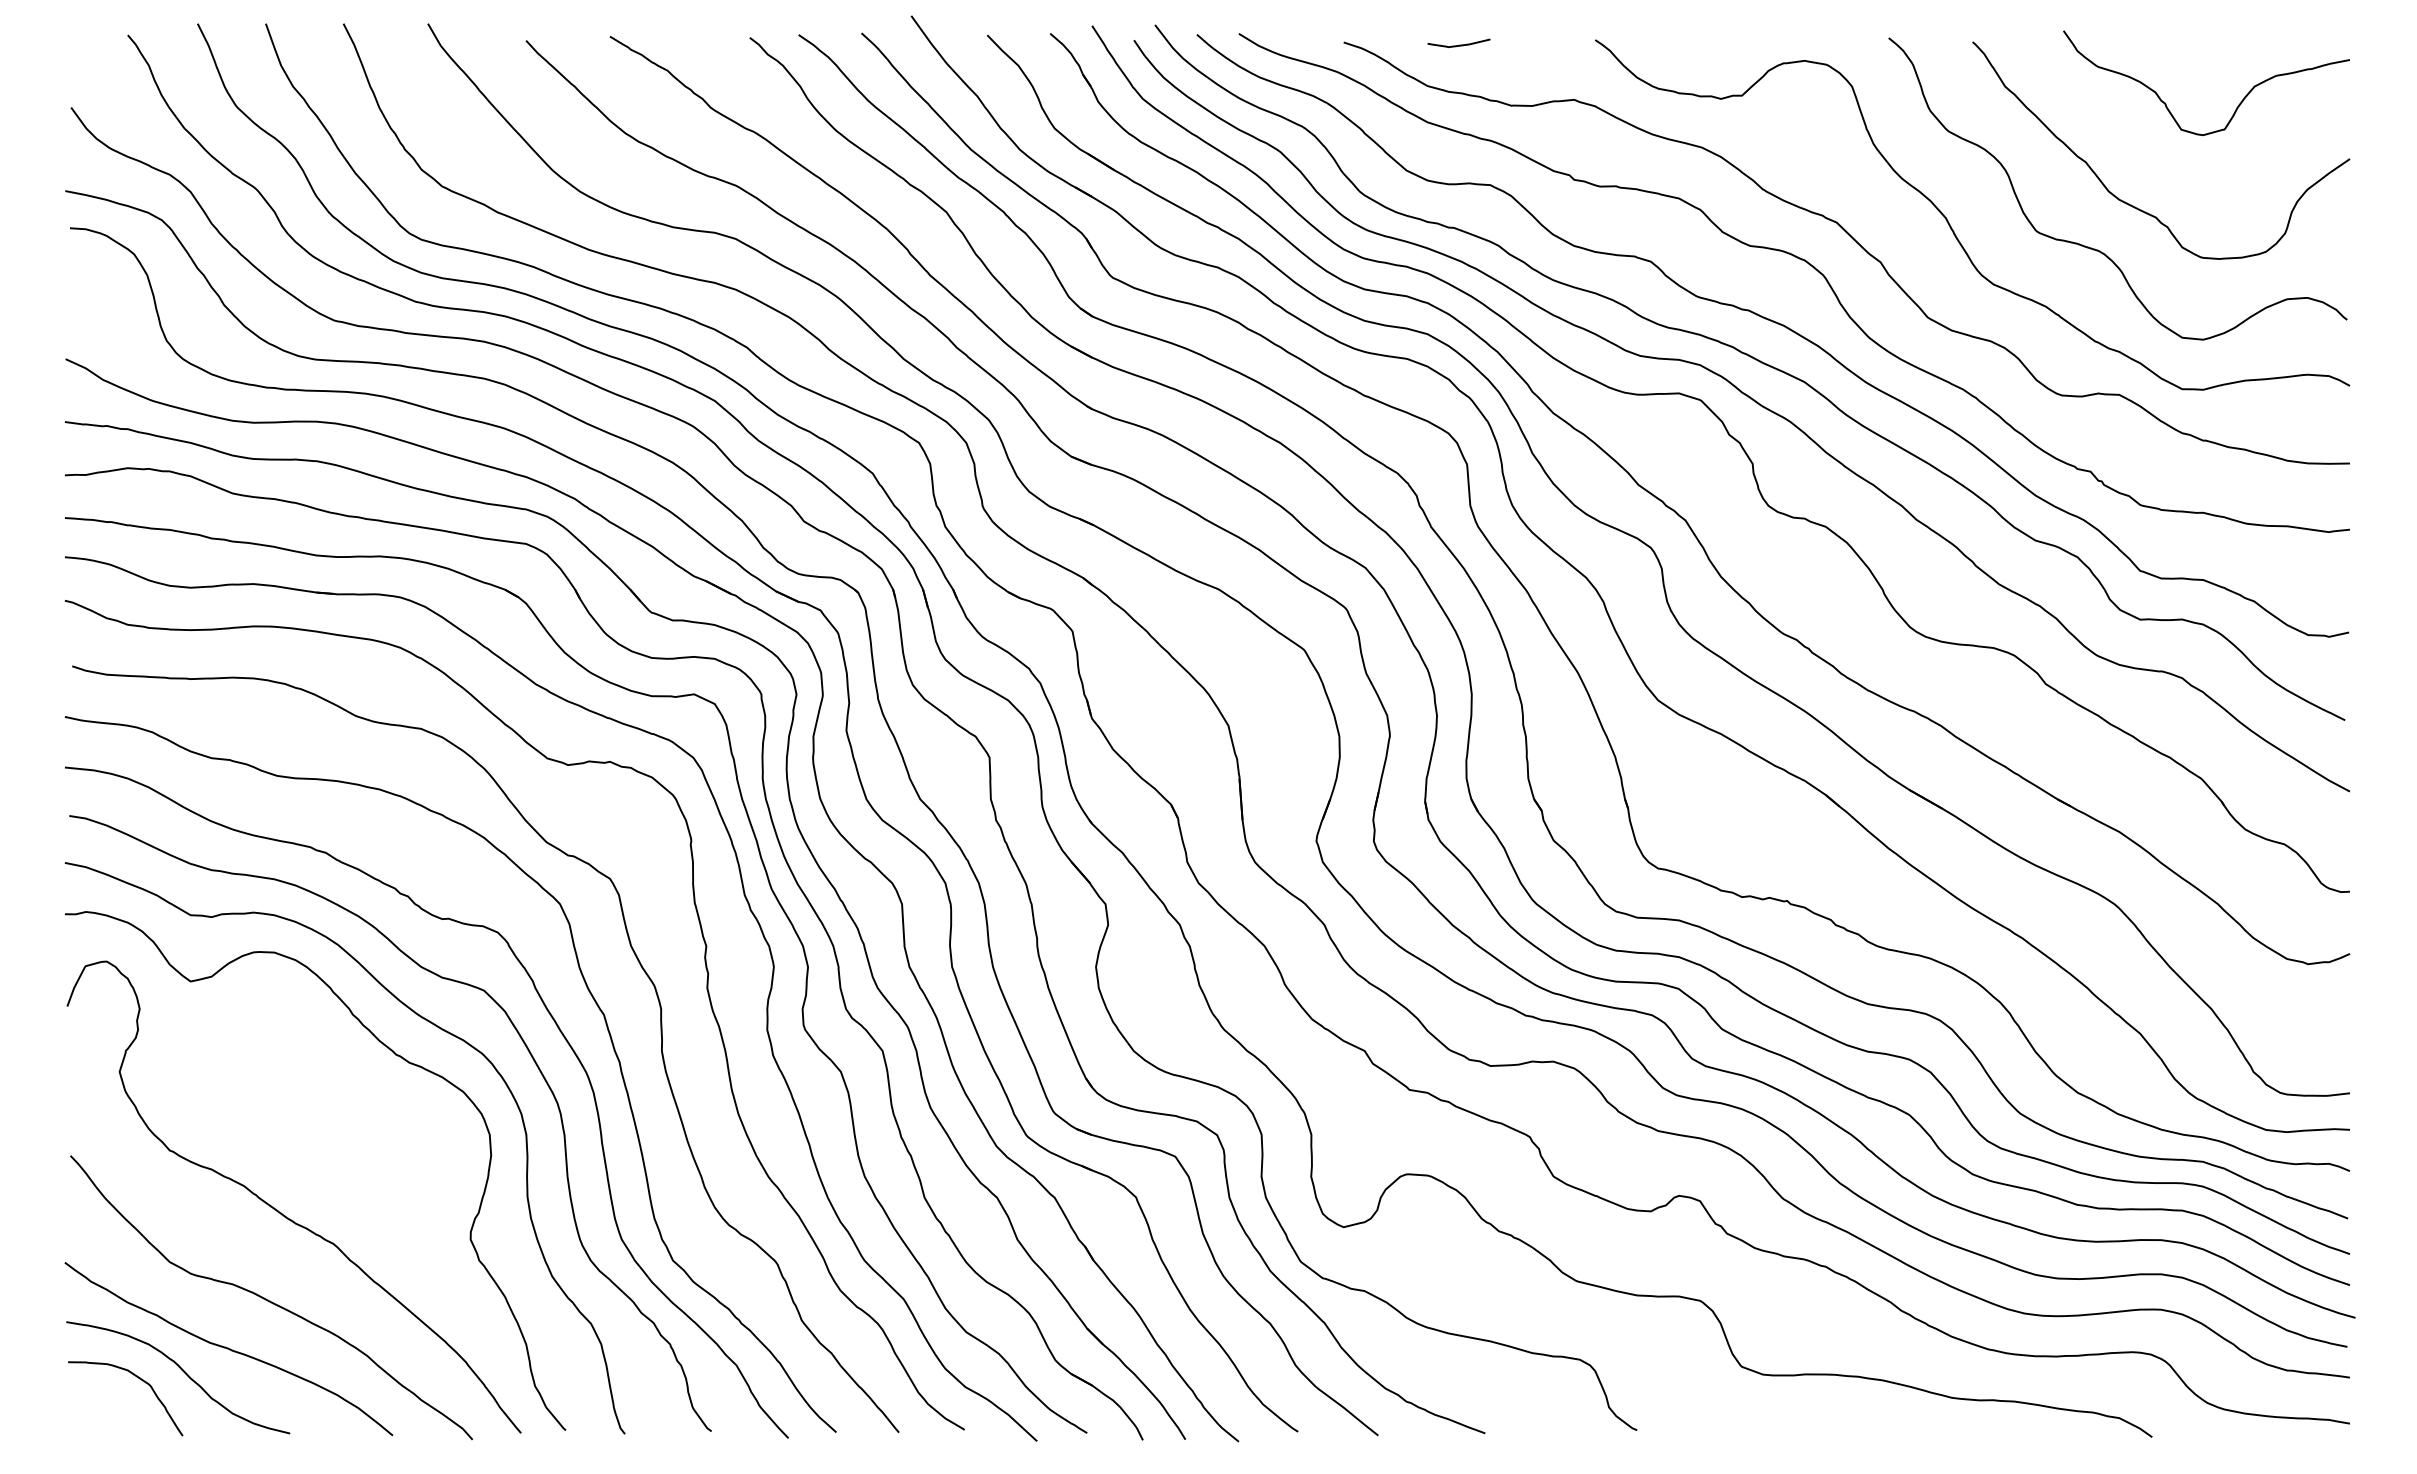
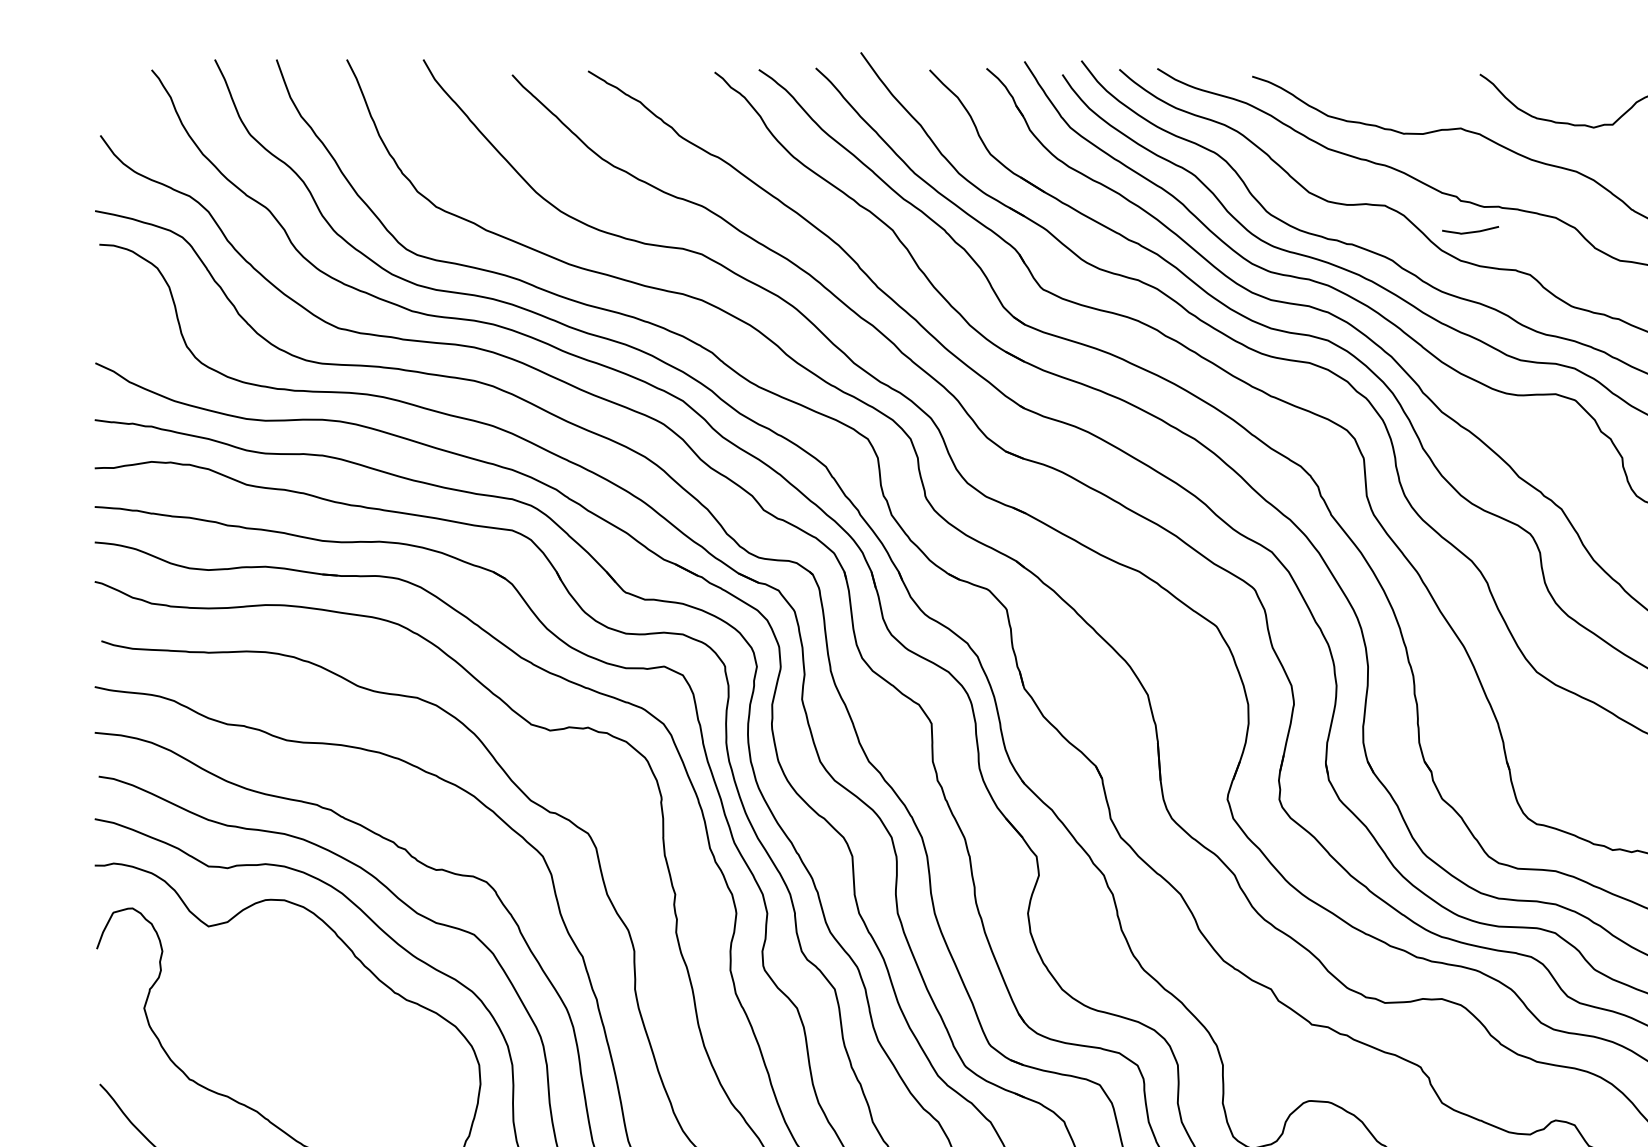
curve: (1459, 44) -> (1471, 231), moved

